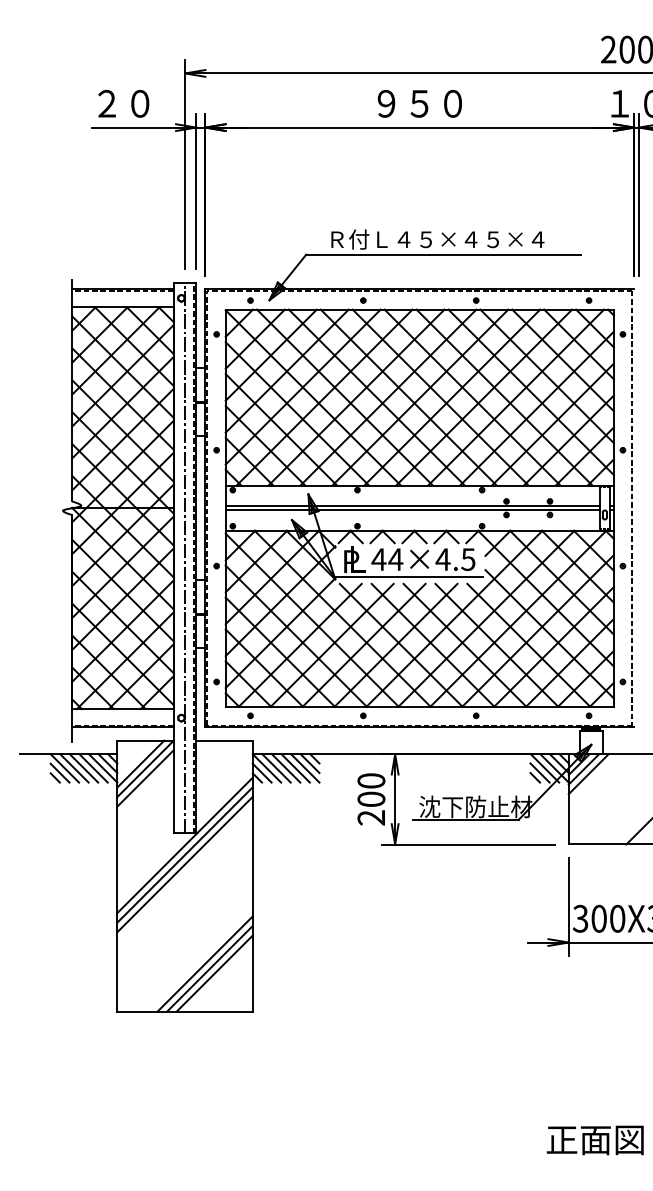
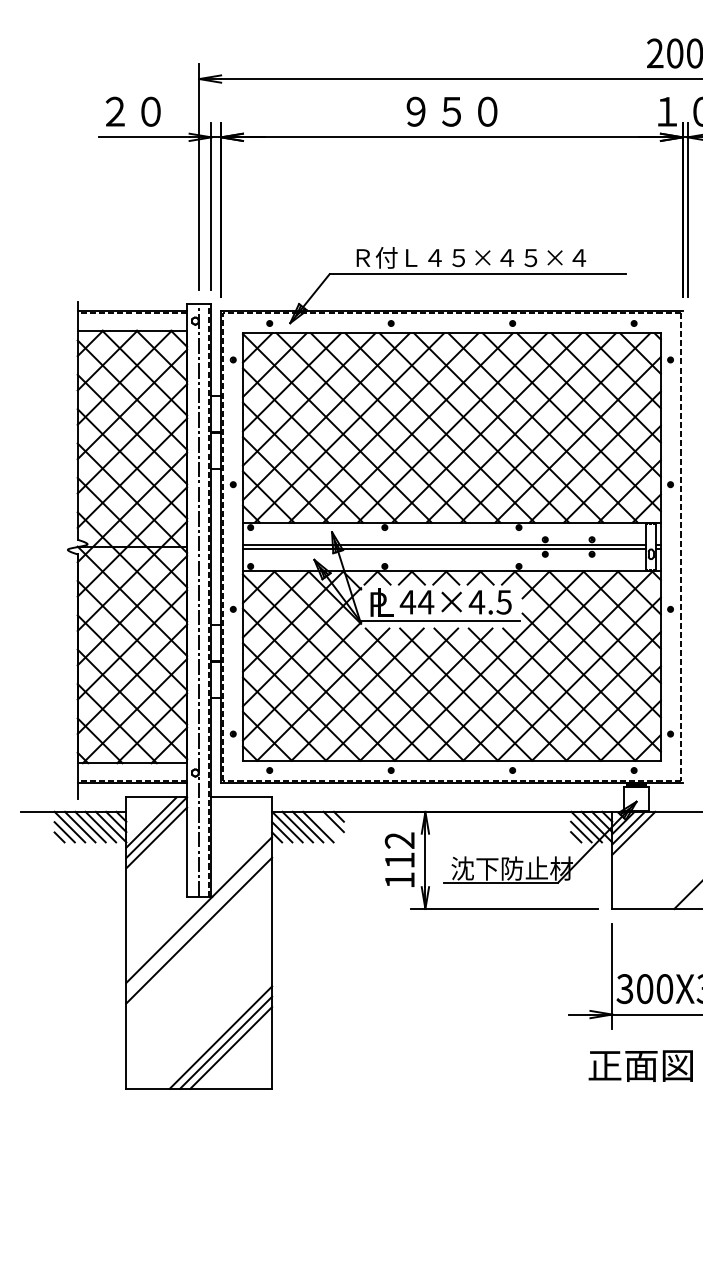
line: (305, 768) -> (328, 827), removed
text: (371, 799) -> (399, 860), 200 -> 112
line: (184, 854) -> (198, 919), removed
text: (594, 1140) -> (639, 1066), moved

